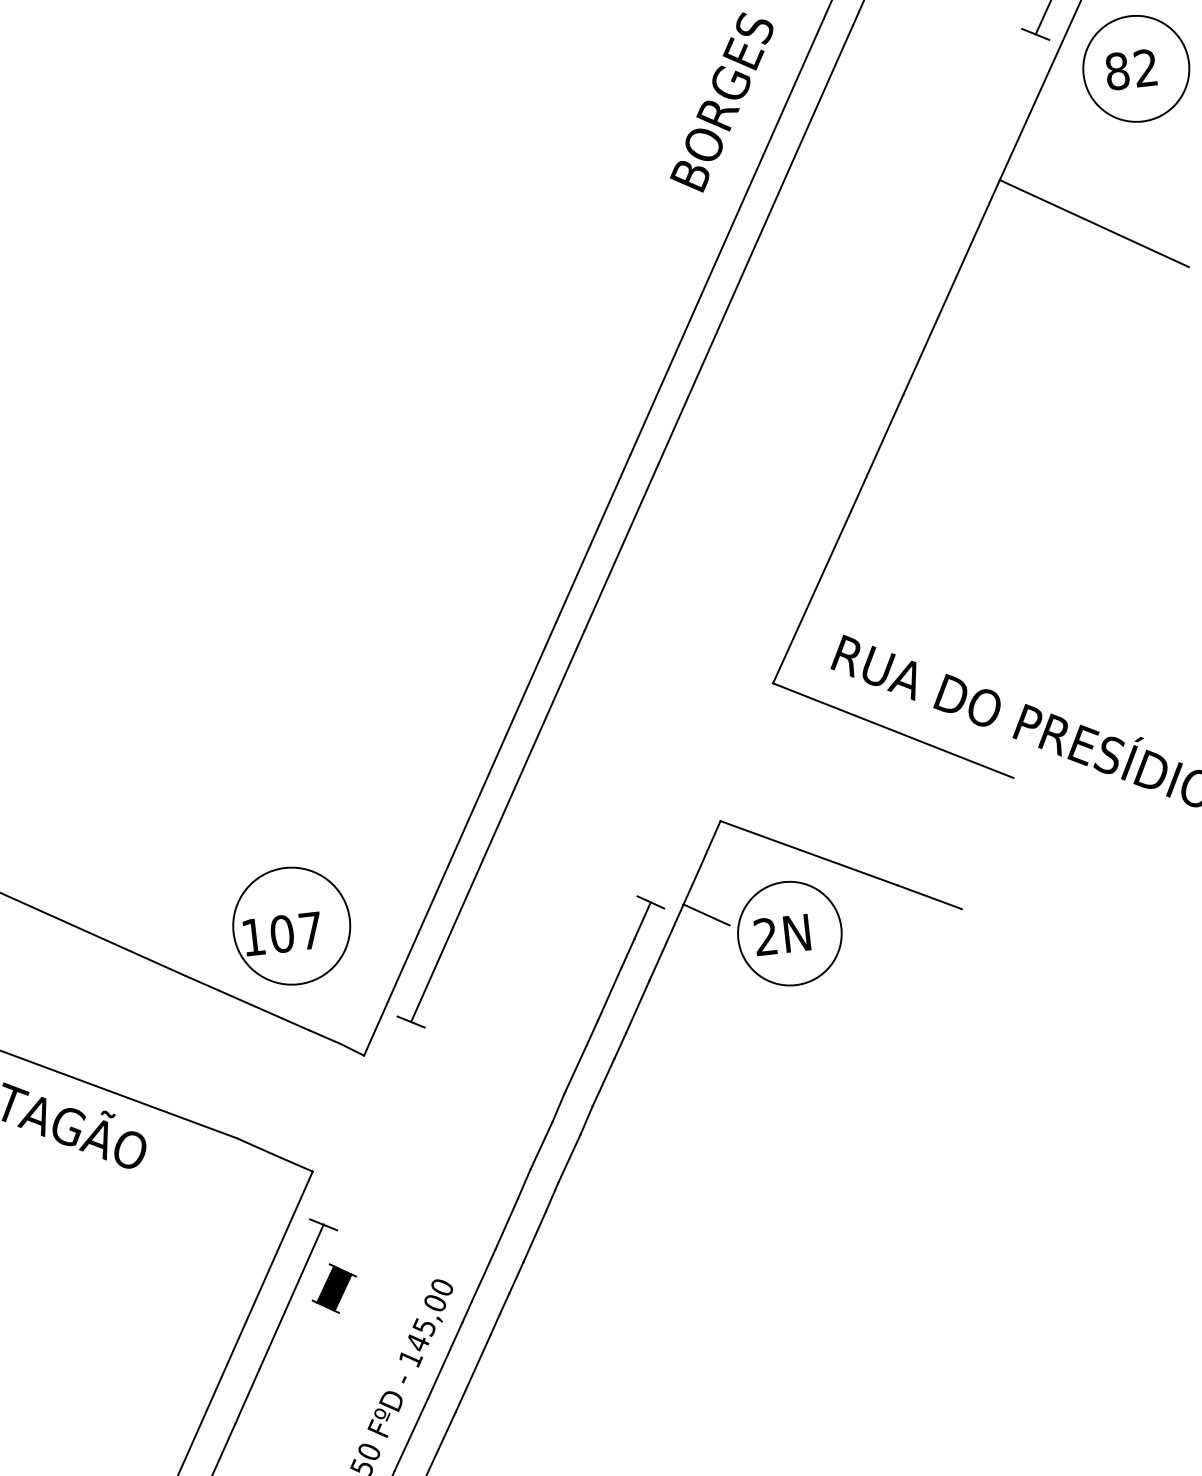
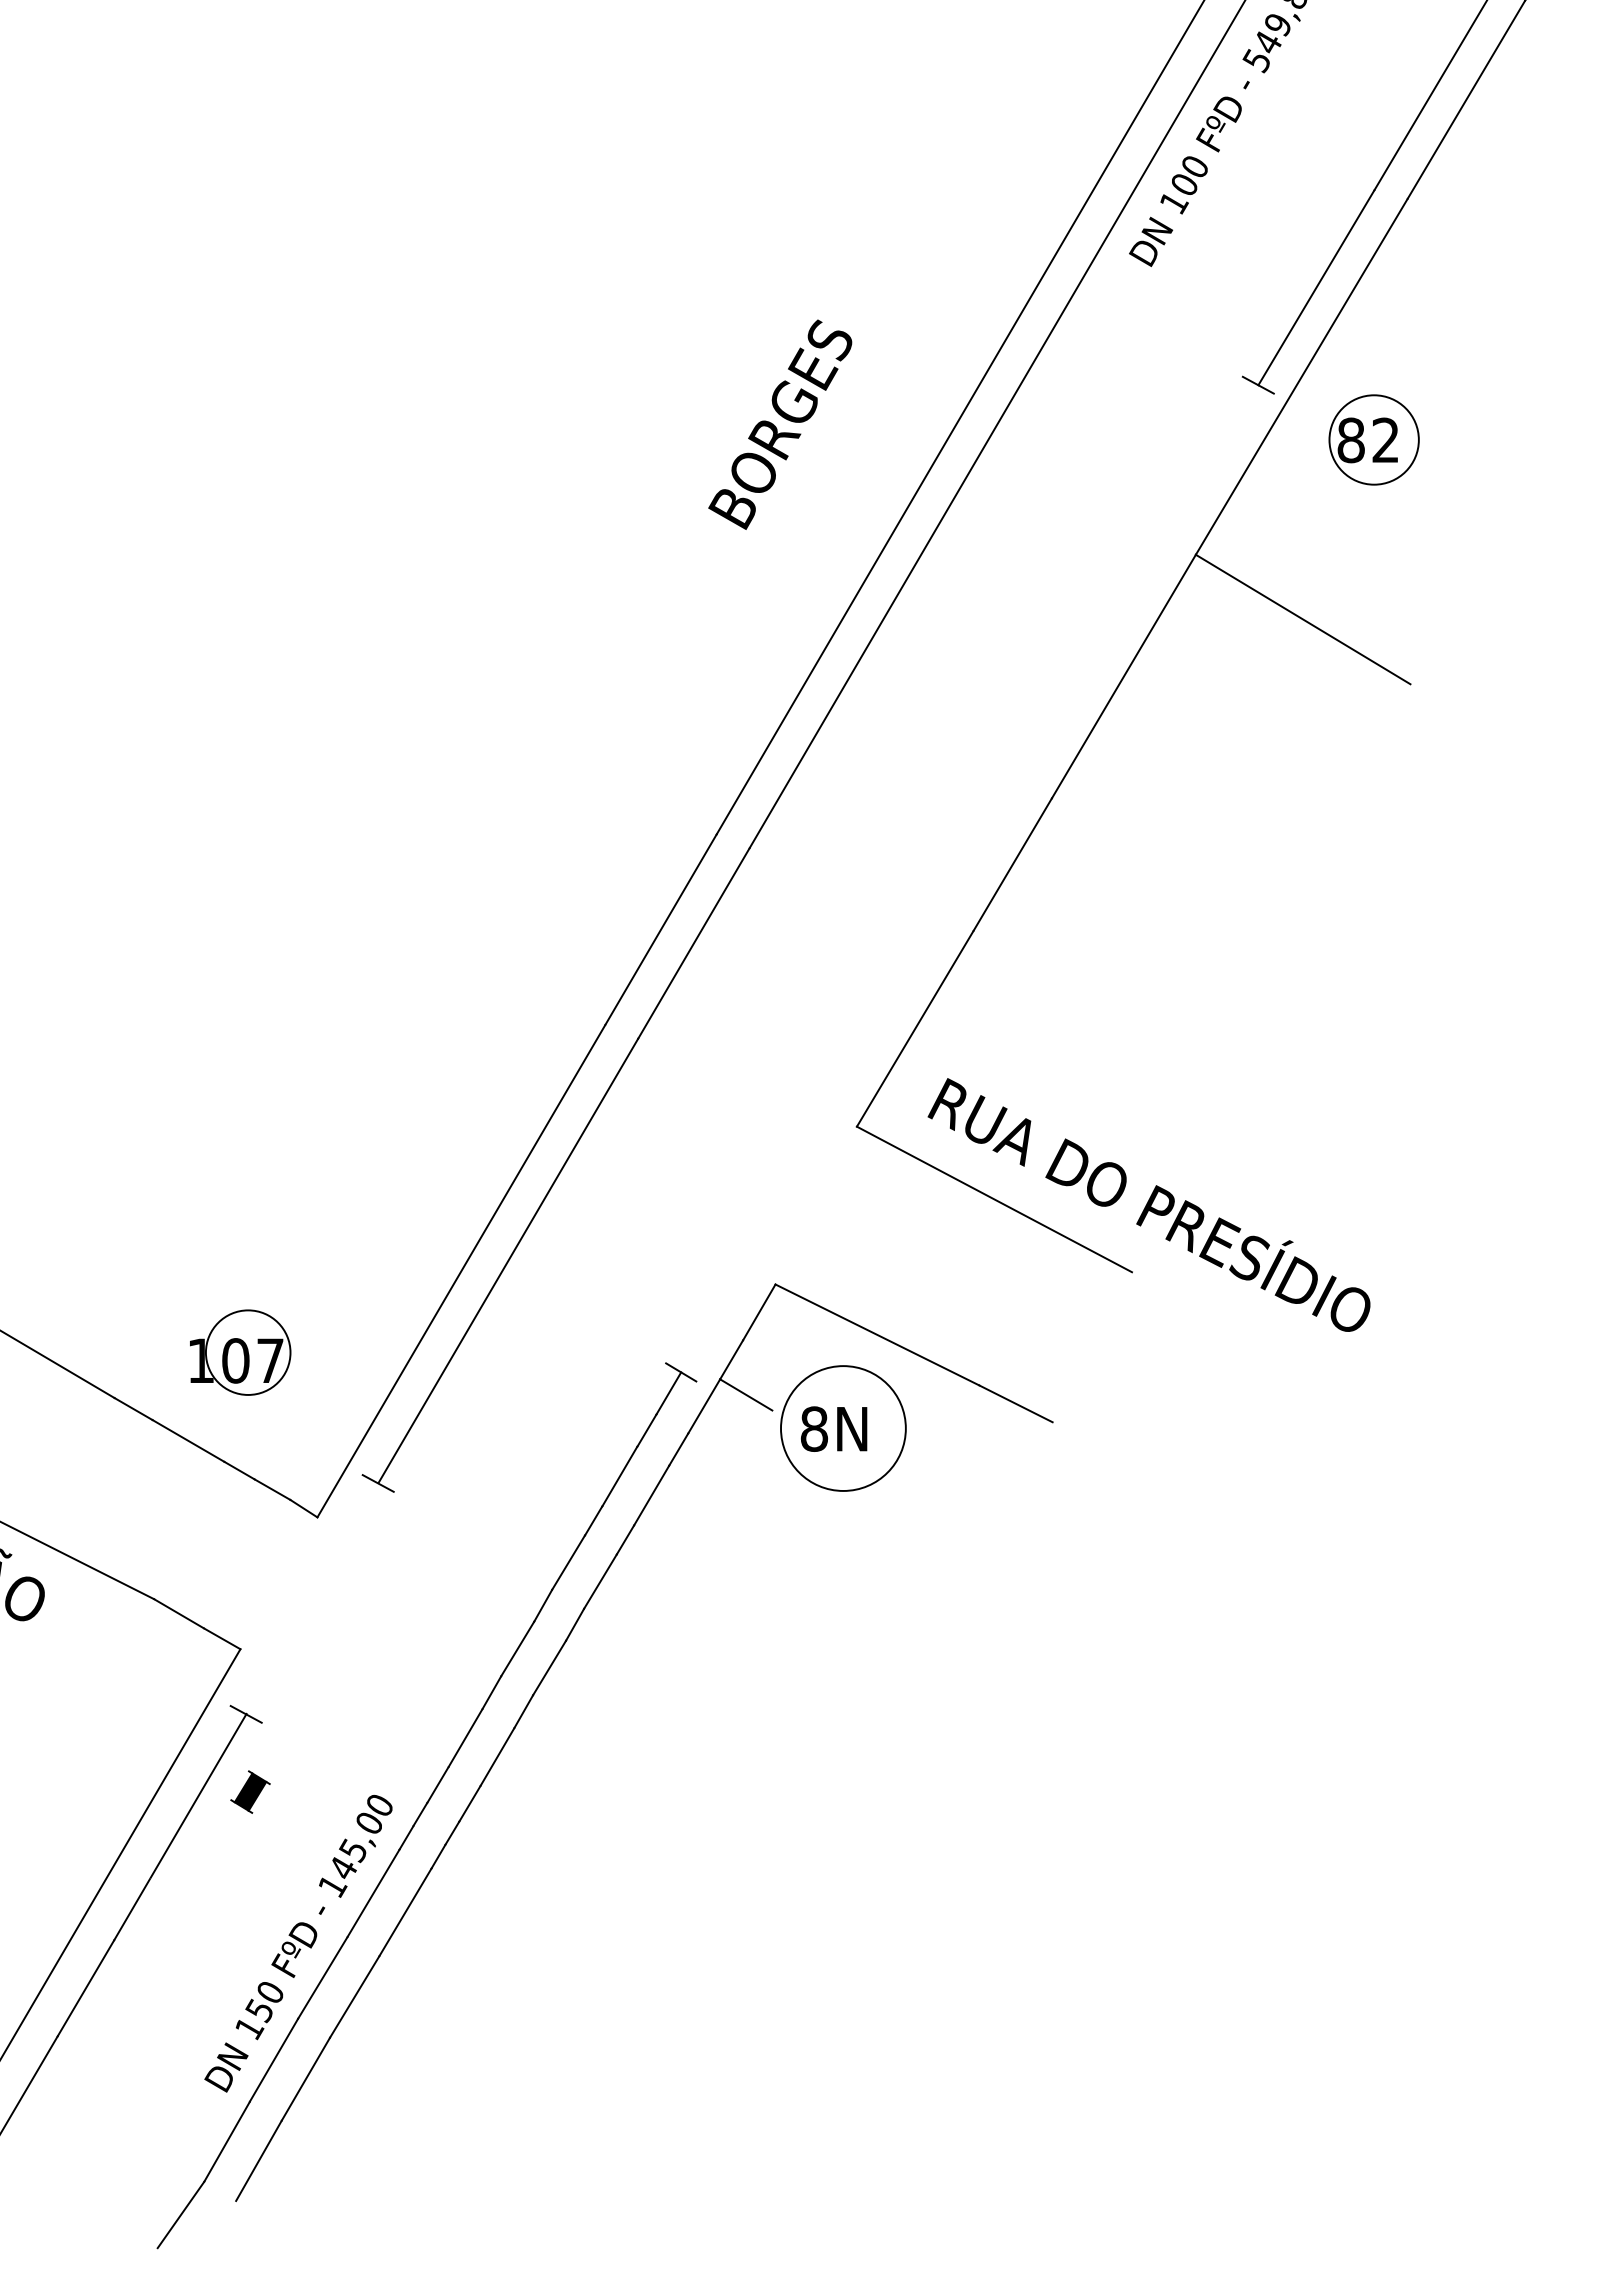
circle: (1136, 68) -> (1374, 439), size x0.7
text: (721, 102) -> (780, 424), moved
circle: (291, 926) -> (247, 1352), size x0.6
text: (765, 936) -> (814, 1428), 2N -> 8N
part: (334, 1288) -> (250, 1791), size x0.7

